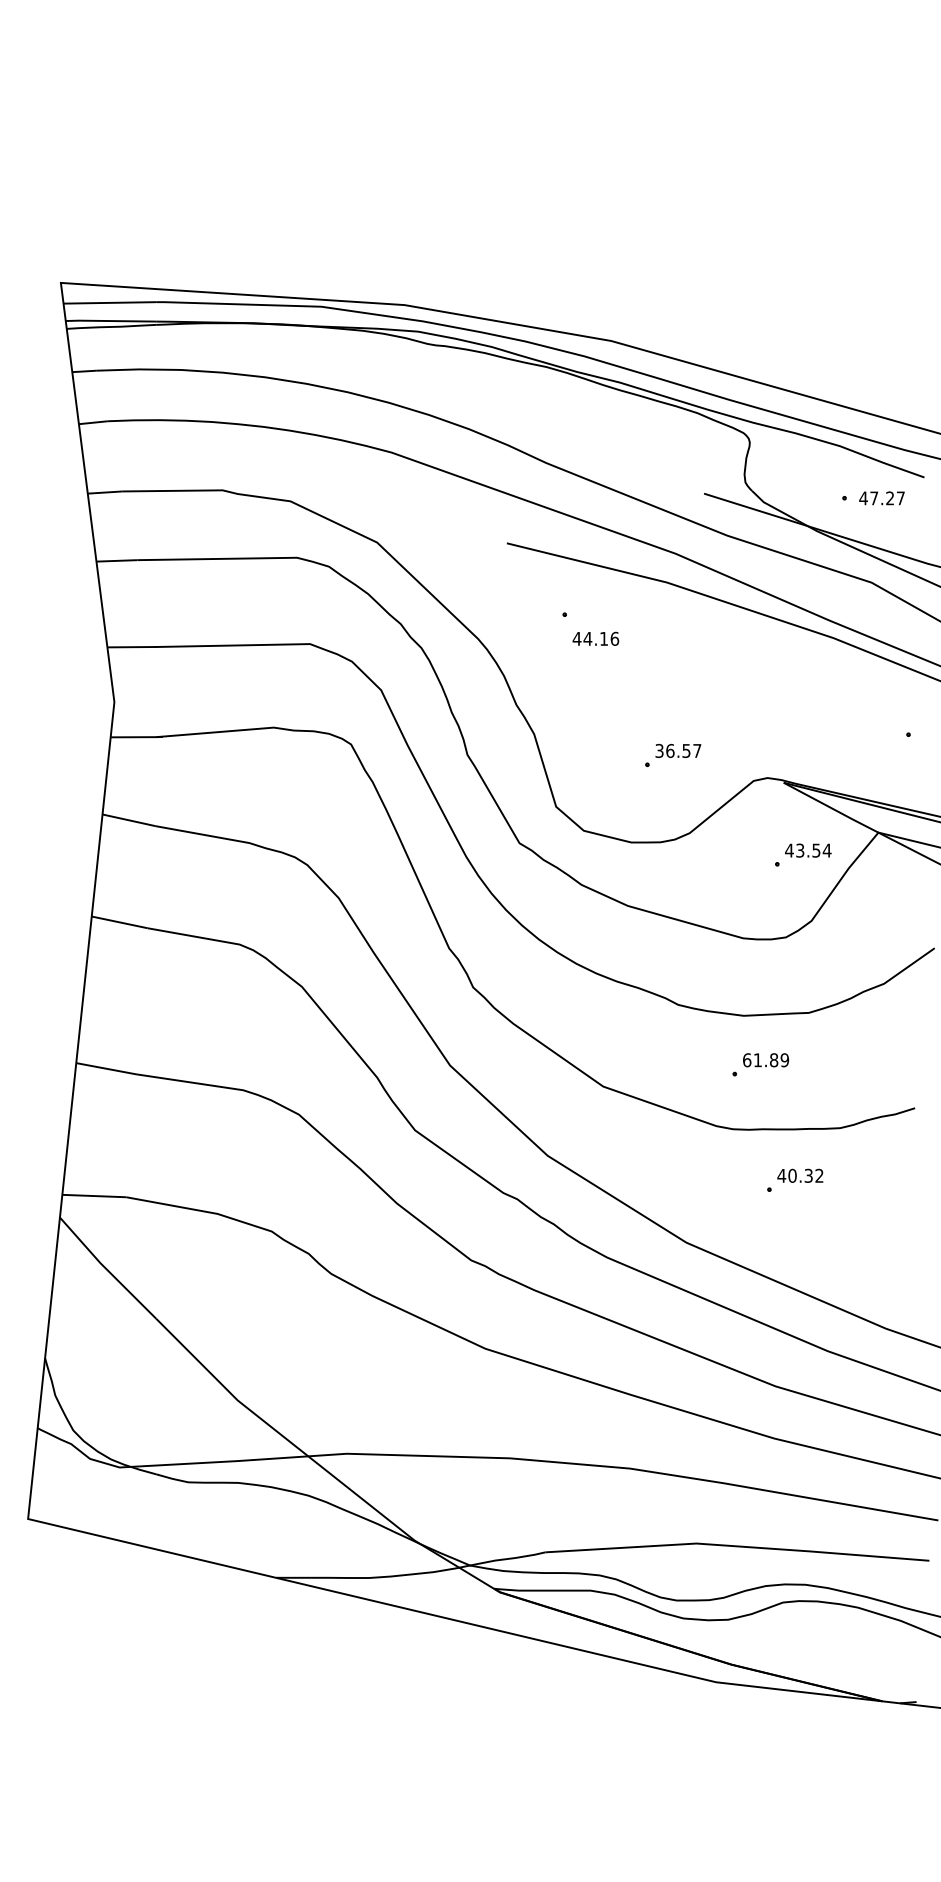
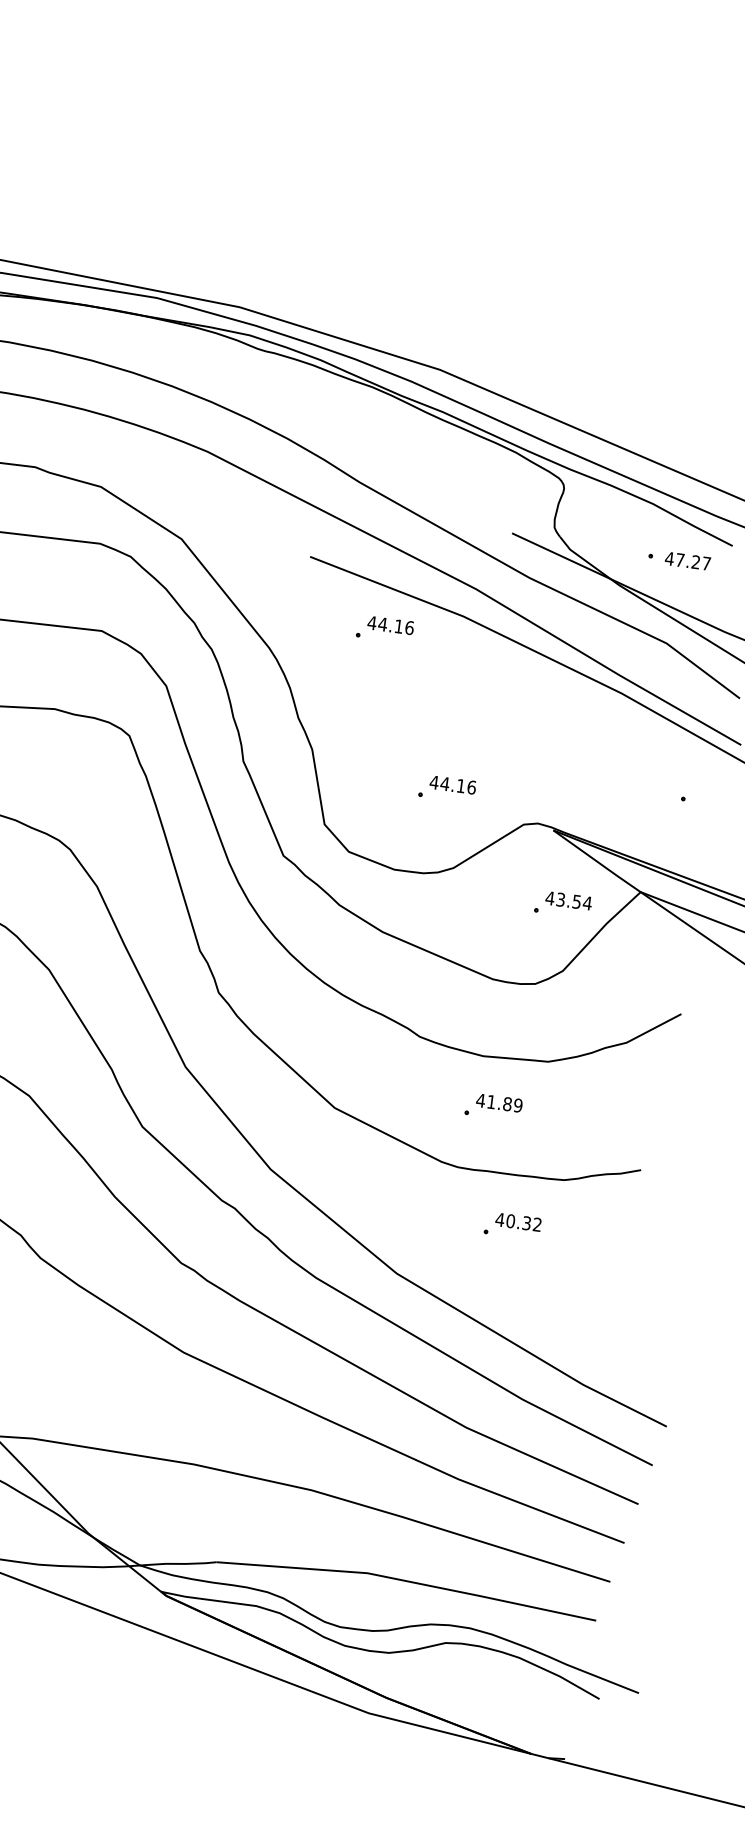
text: (595, 638) -> (390, 625), moved
text: (678, 750) -> (453, 784), 36.57 -> 44.16
text: (746, 1060) -> (480, 1100), 61.89 -> 41.89

